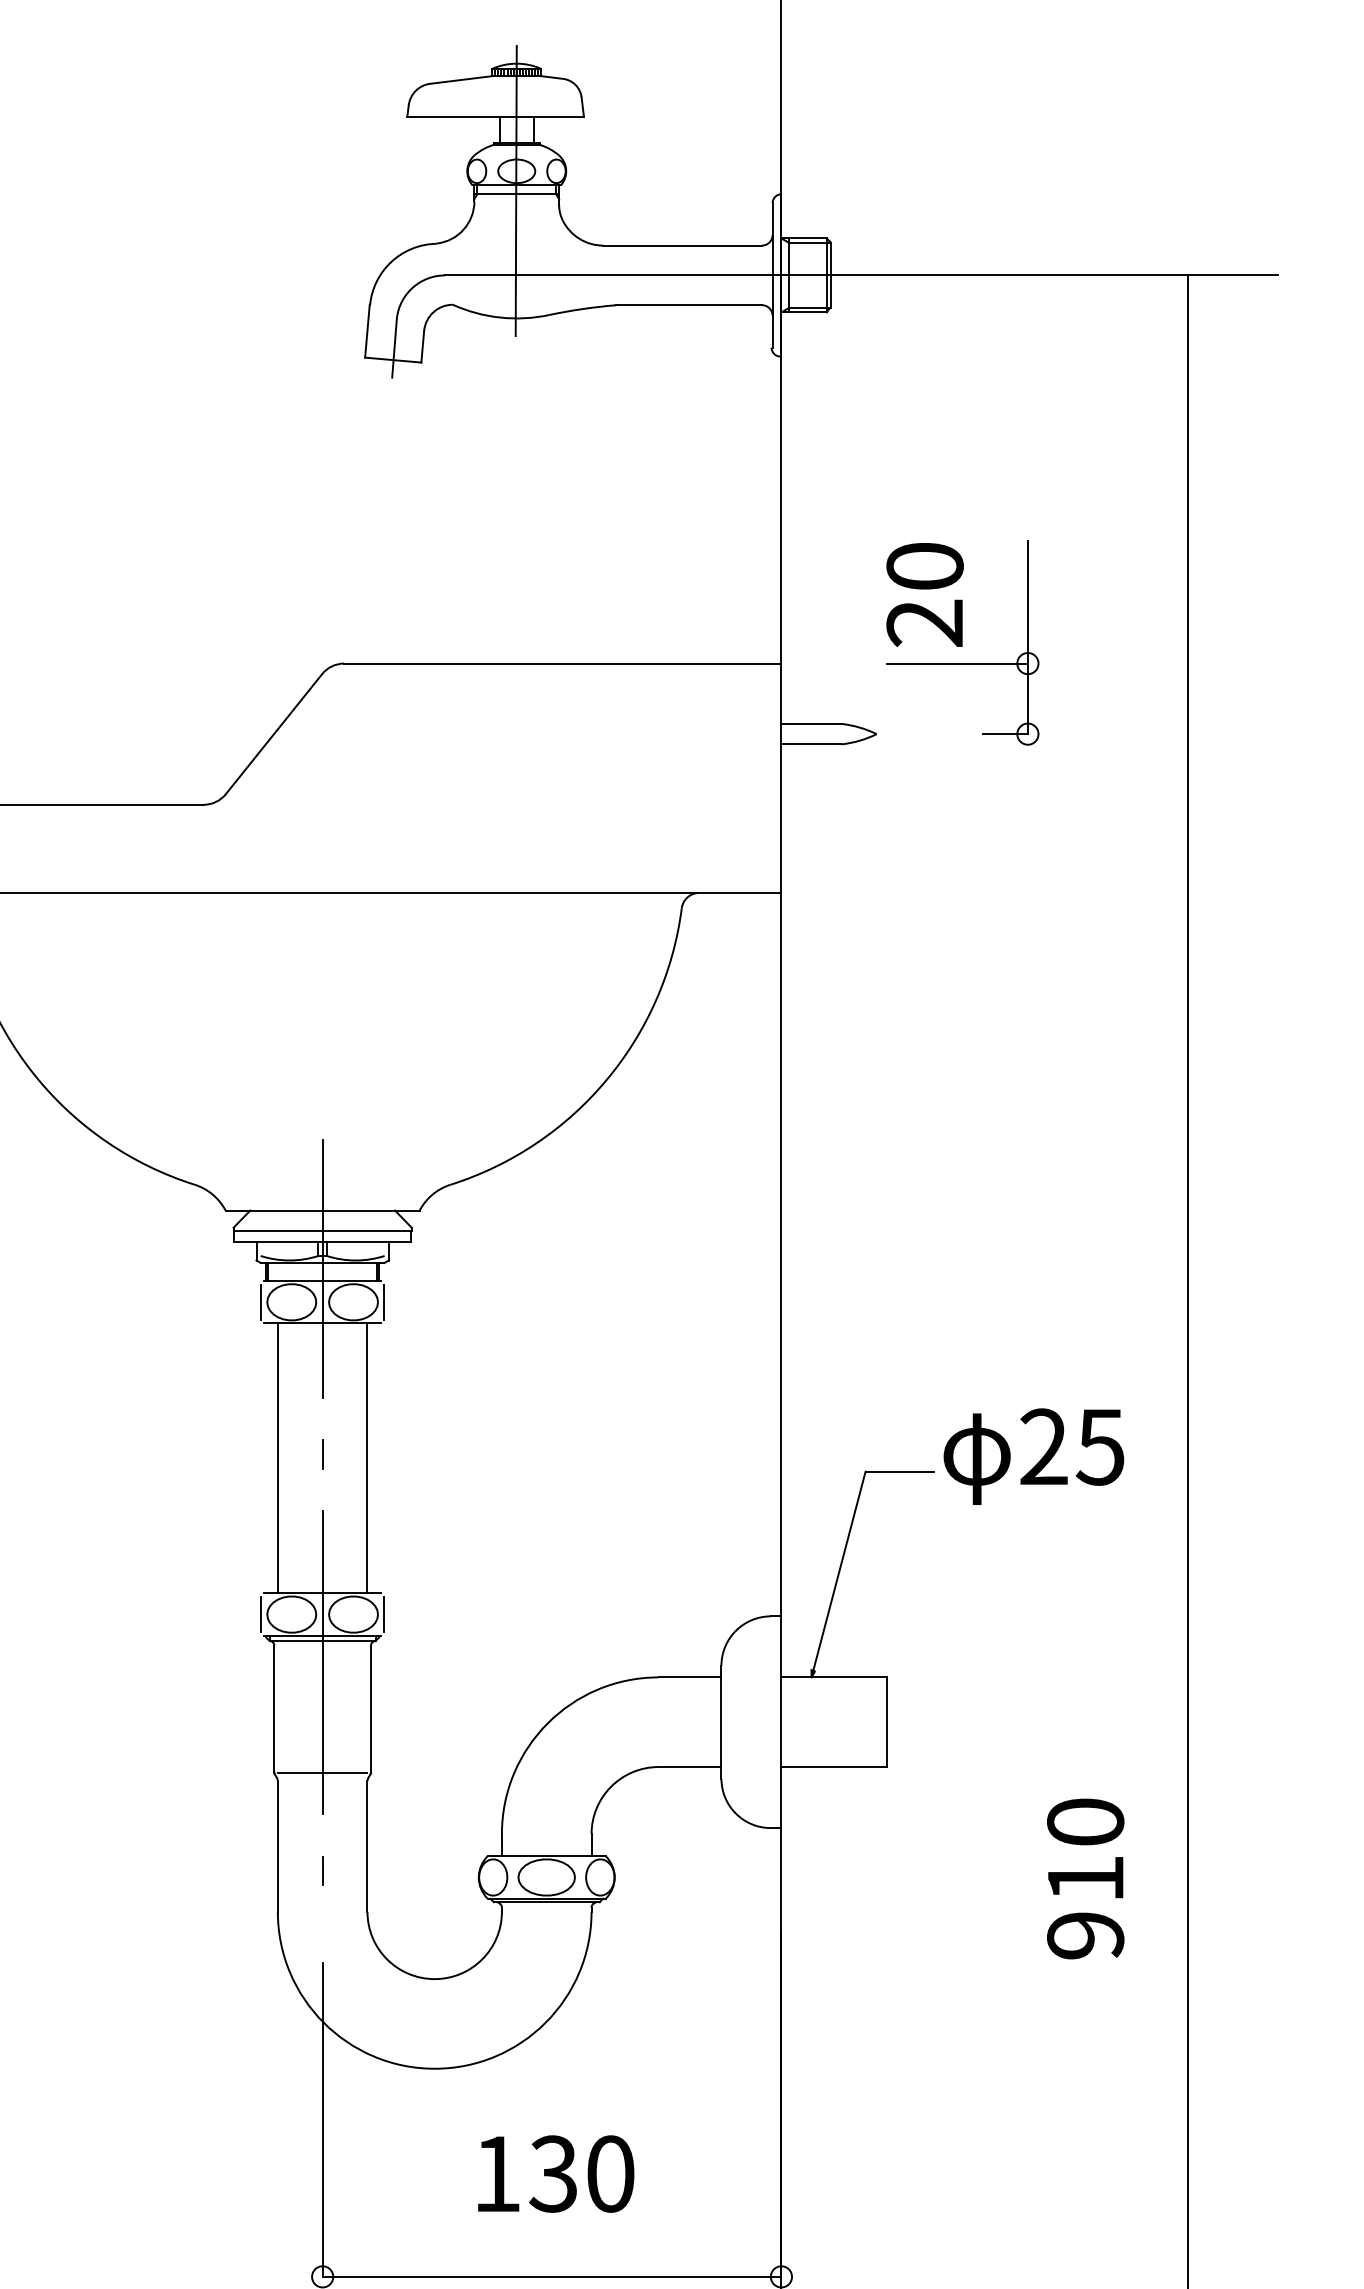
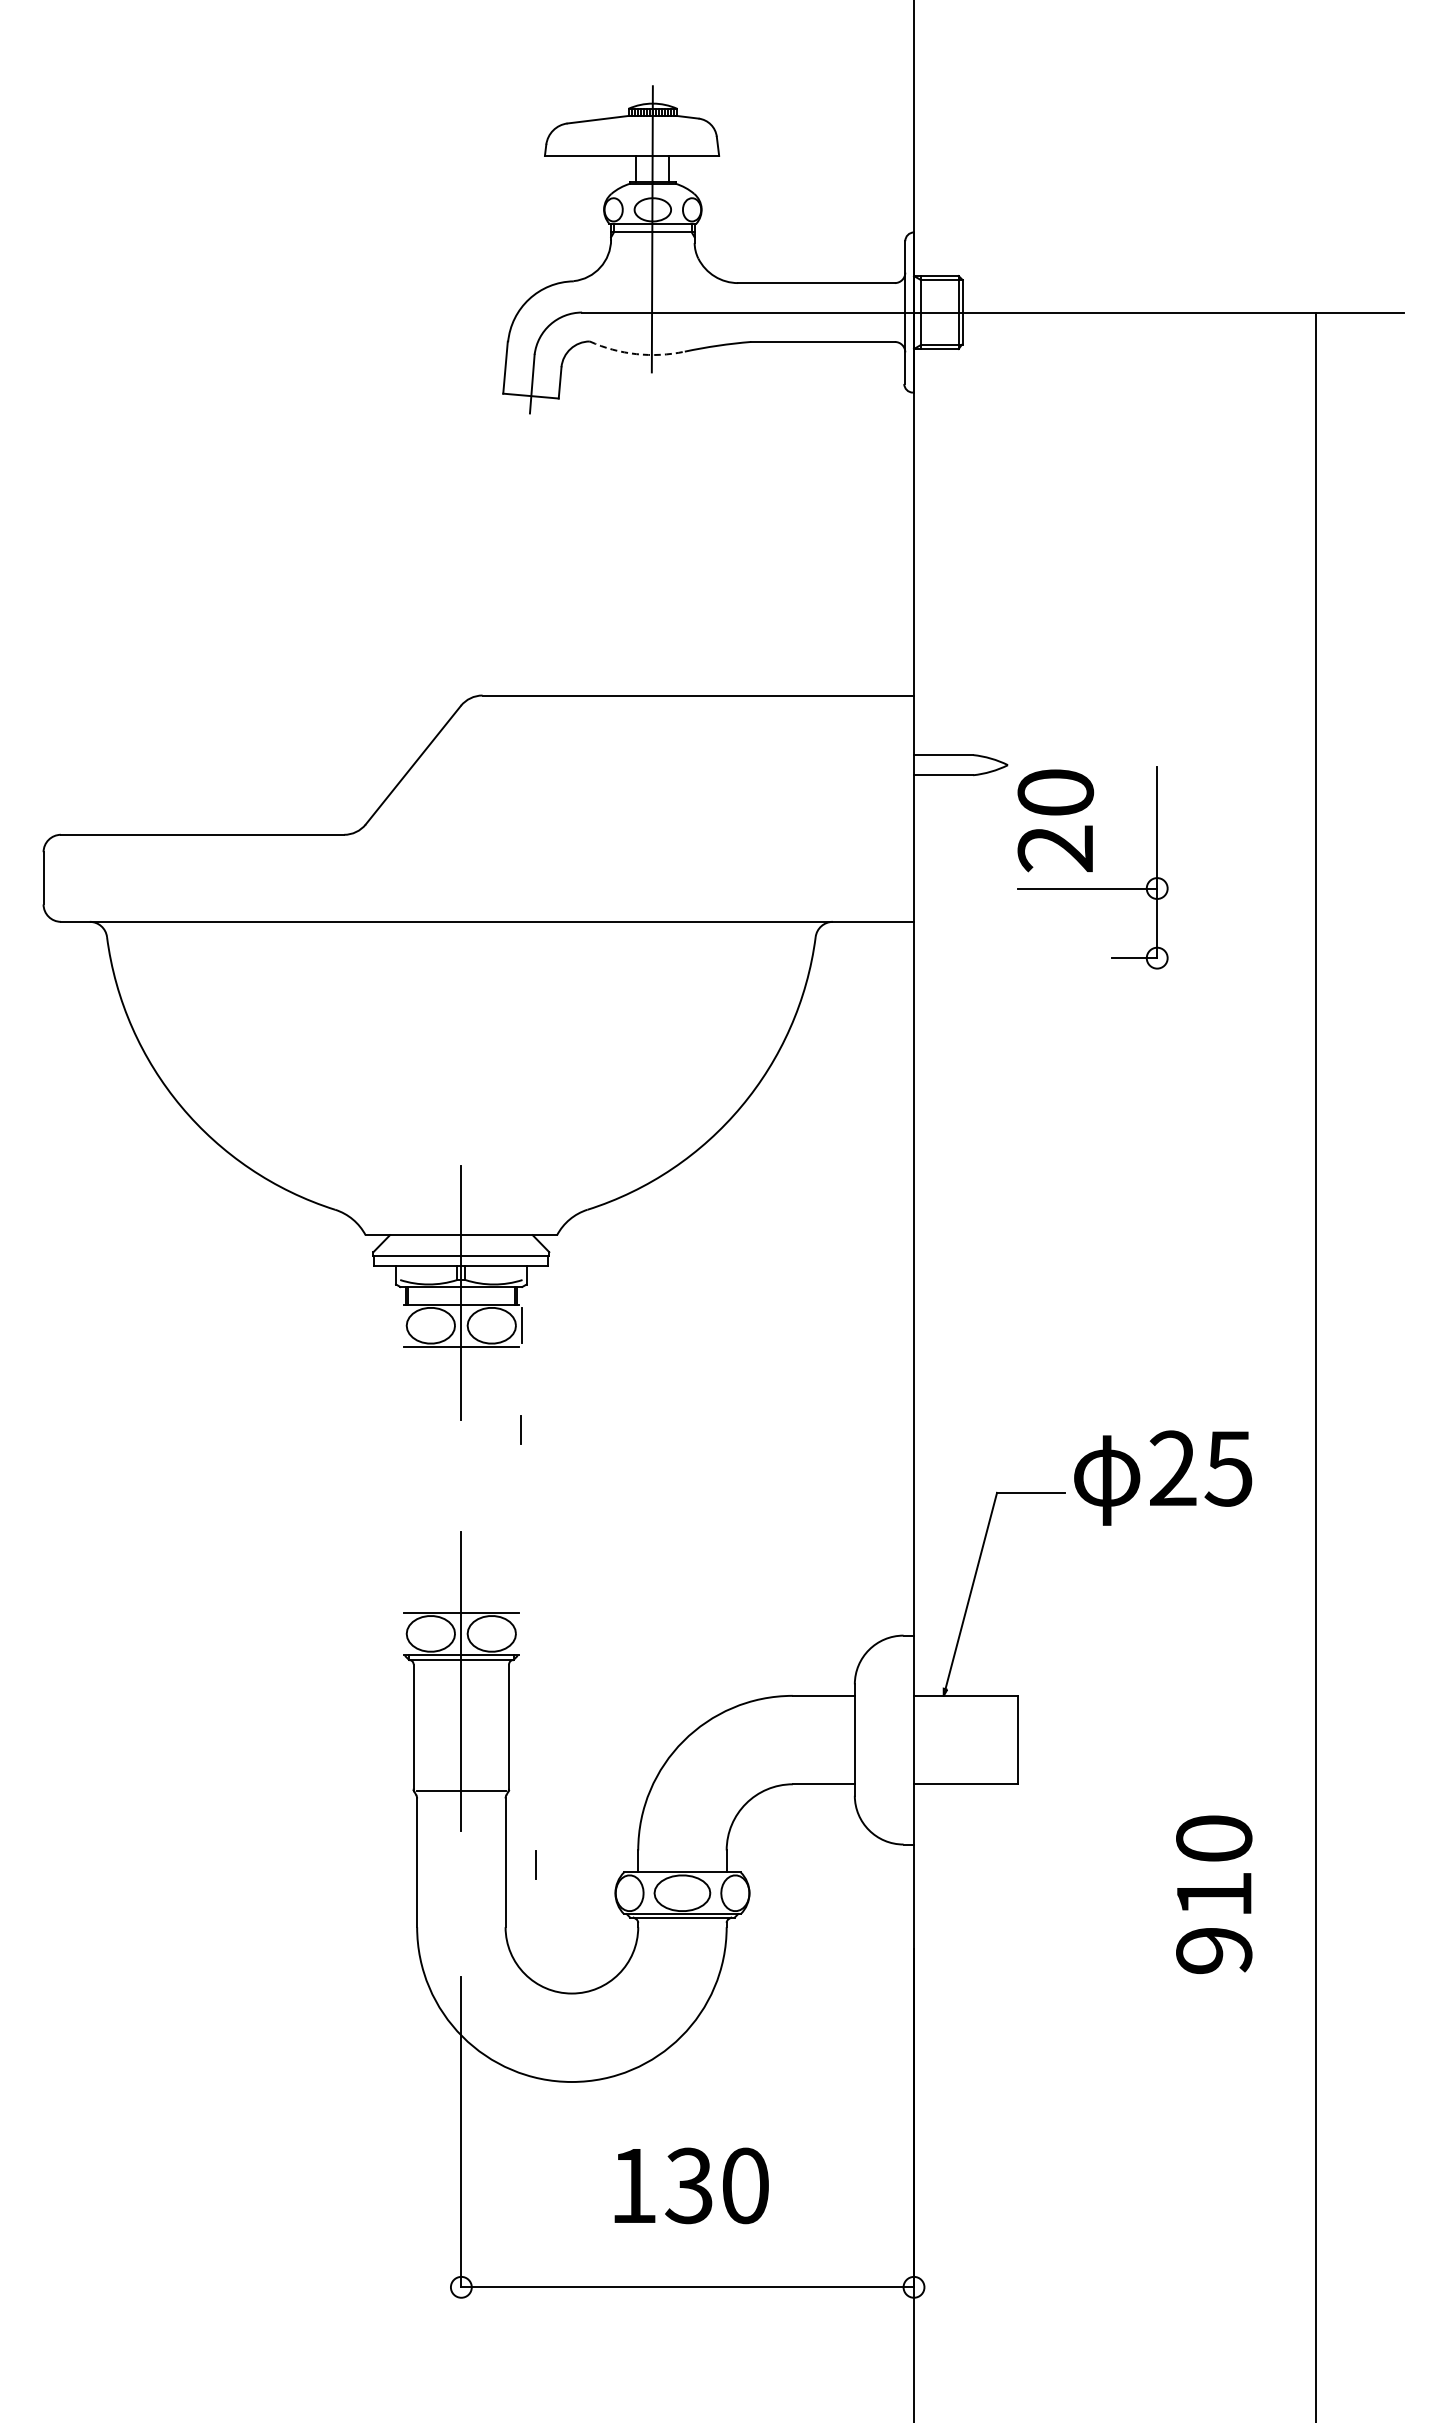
arc: (500, 317) -> (636, 354), solid -> dashed
part: (962, 642) -> (1092, 867), moved
line: (260, 1302) -> (400, 1325), removed
line: (321, 1454) -> (520, 1429), moved
line: (278, 1458) -> (417, 1479), removed
line: (367, 1458) -> (505, 1479), removed
line: (260, 1614) -> (400, 1633), removed
line: (384, 1614) -> (522, 1633), removed
line: (321, 1870) -> (535, 1864), moved

